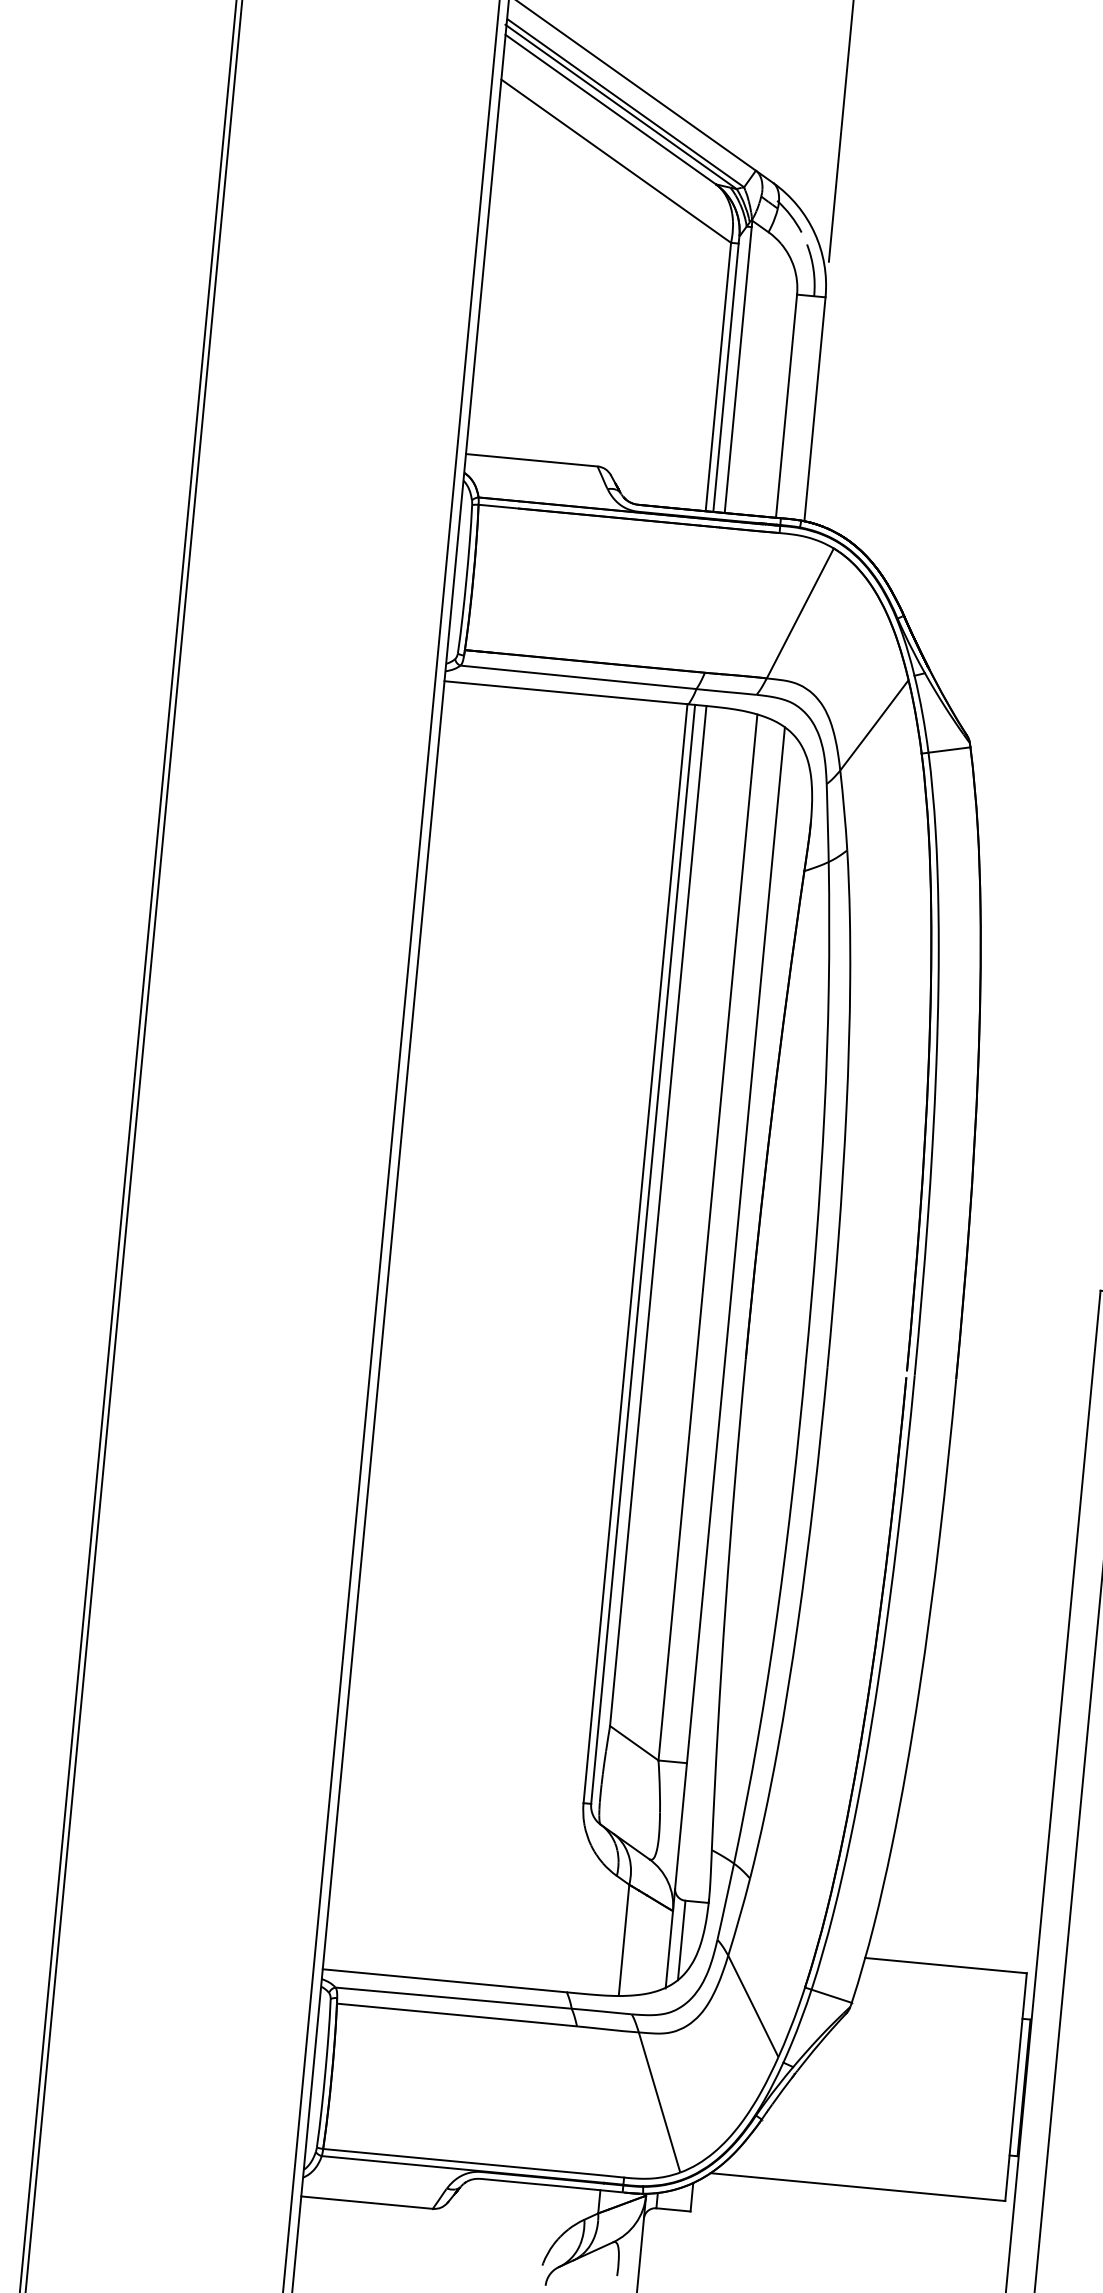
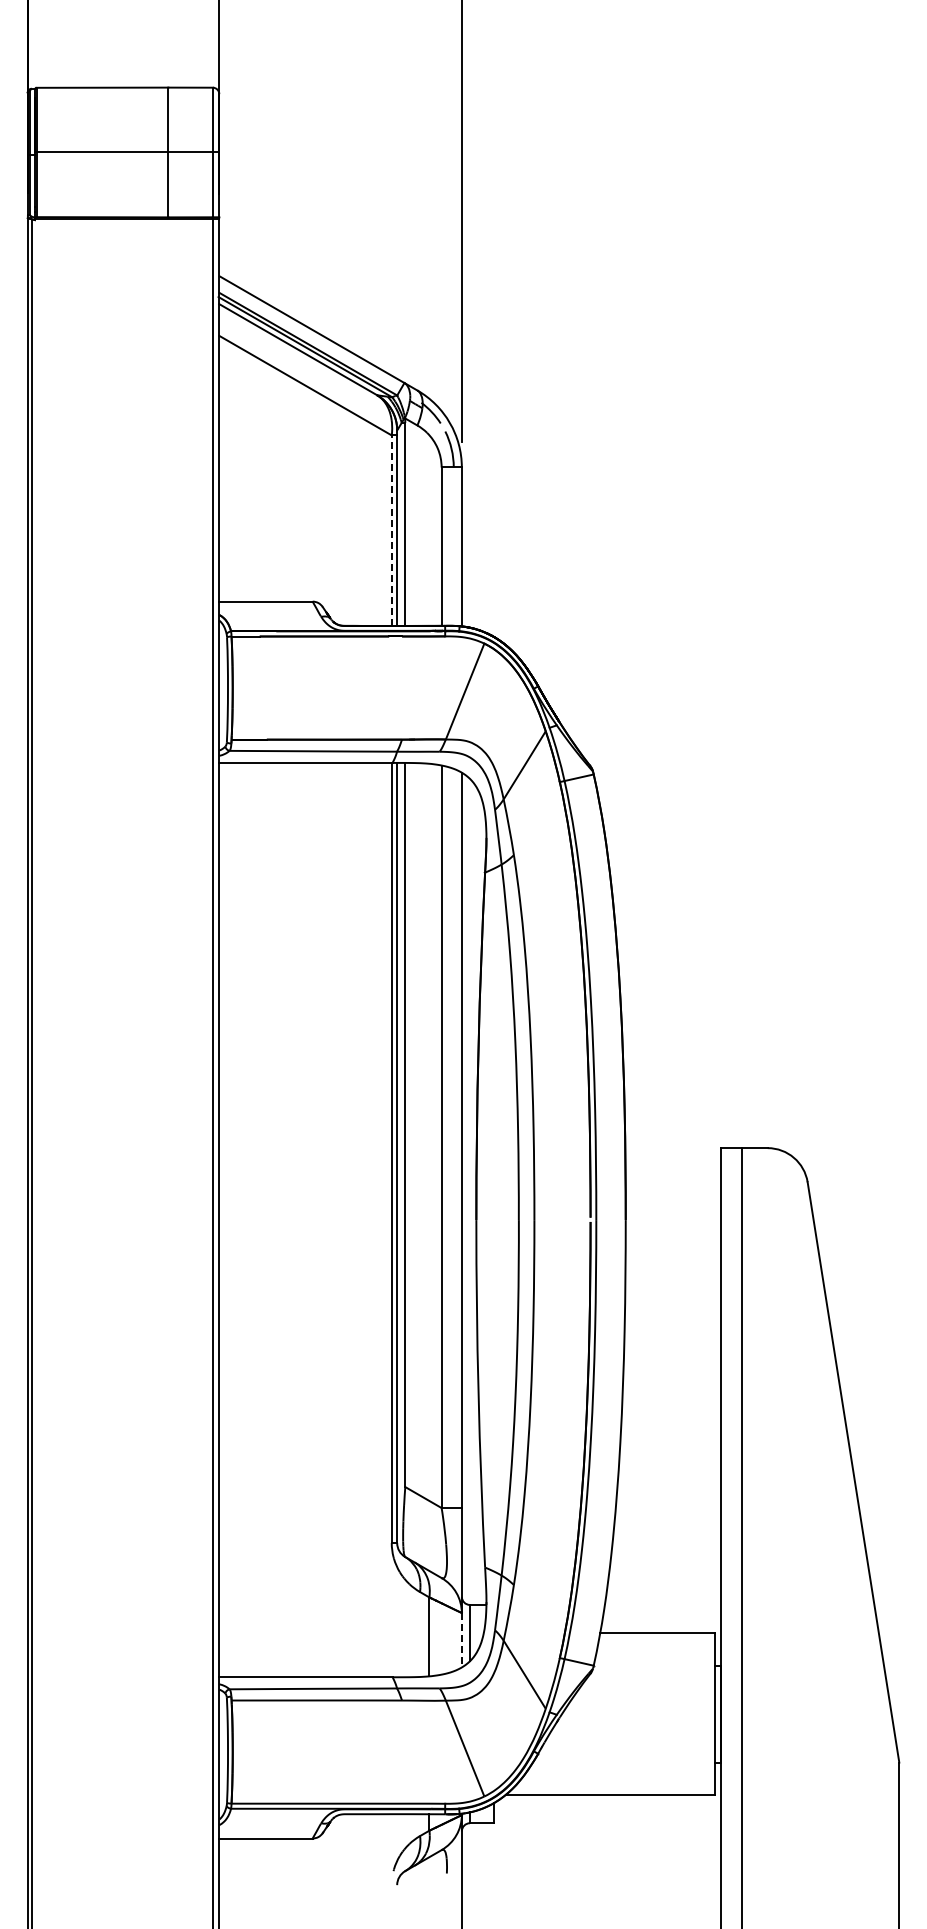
line: (718, 376) -> (391, 530), solid -> dashed
line: (668, 1951) -> (461, 1641), solid -> dashed

